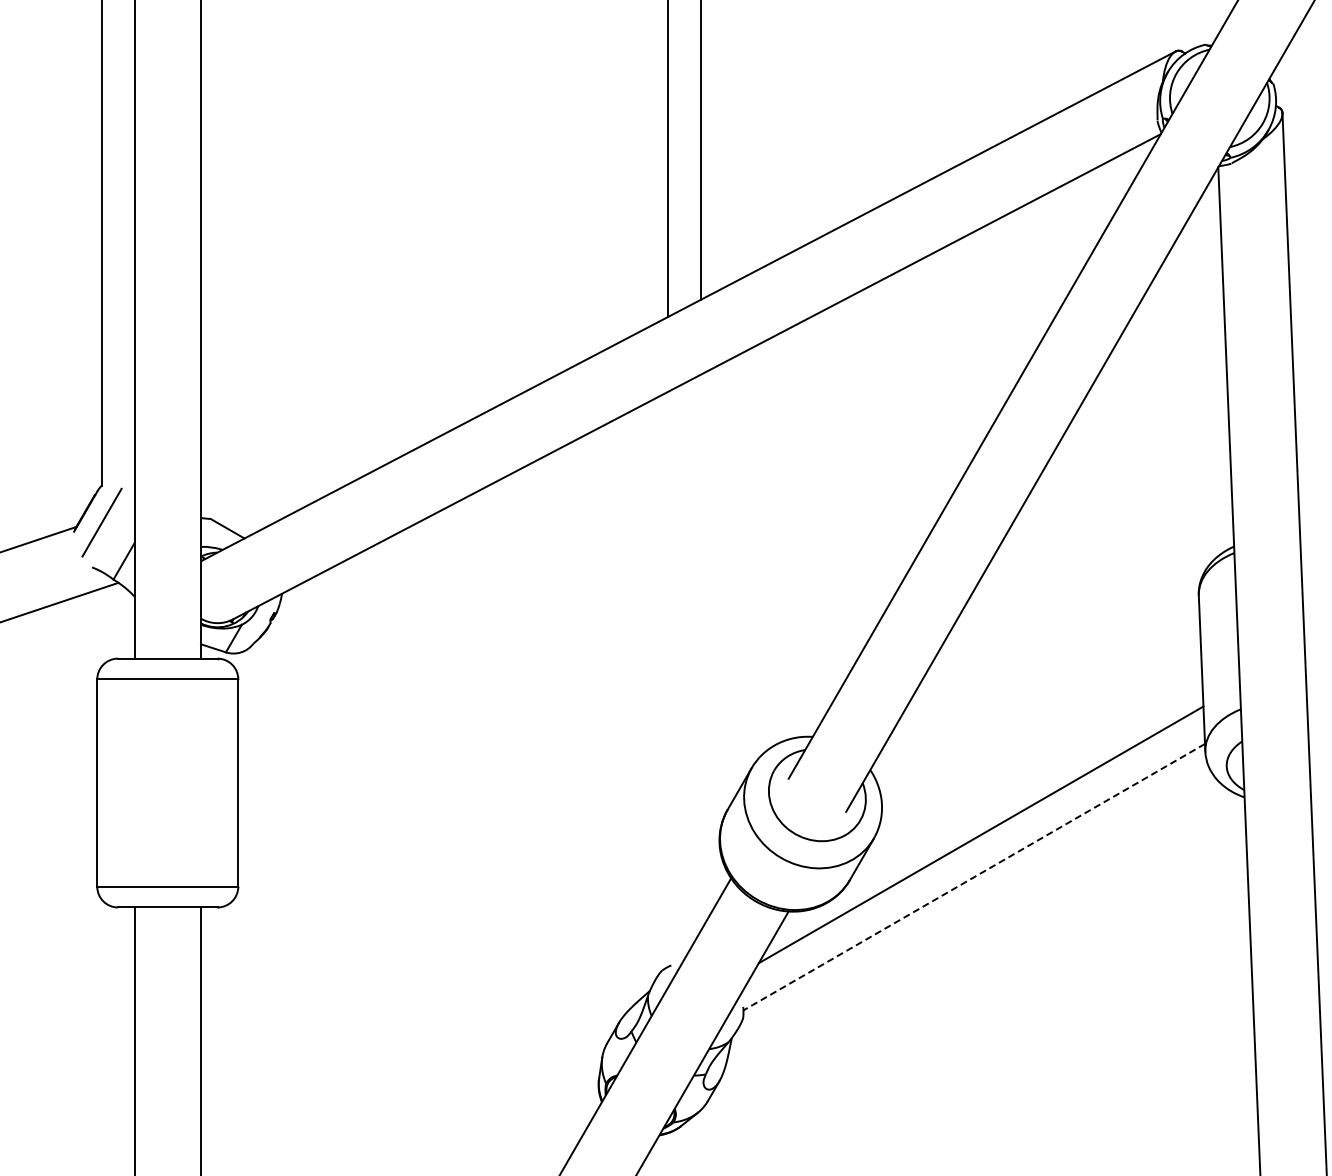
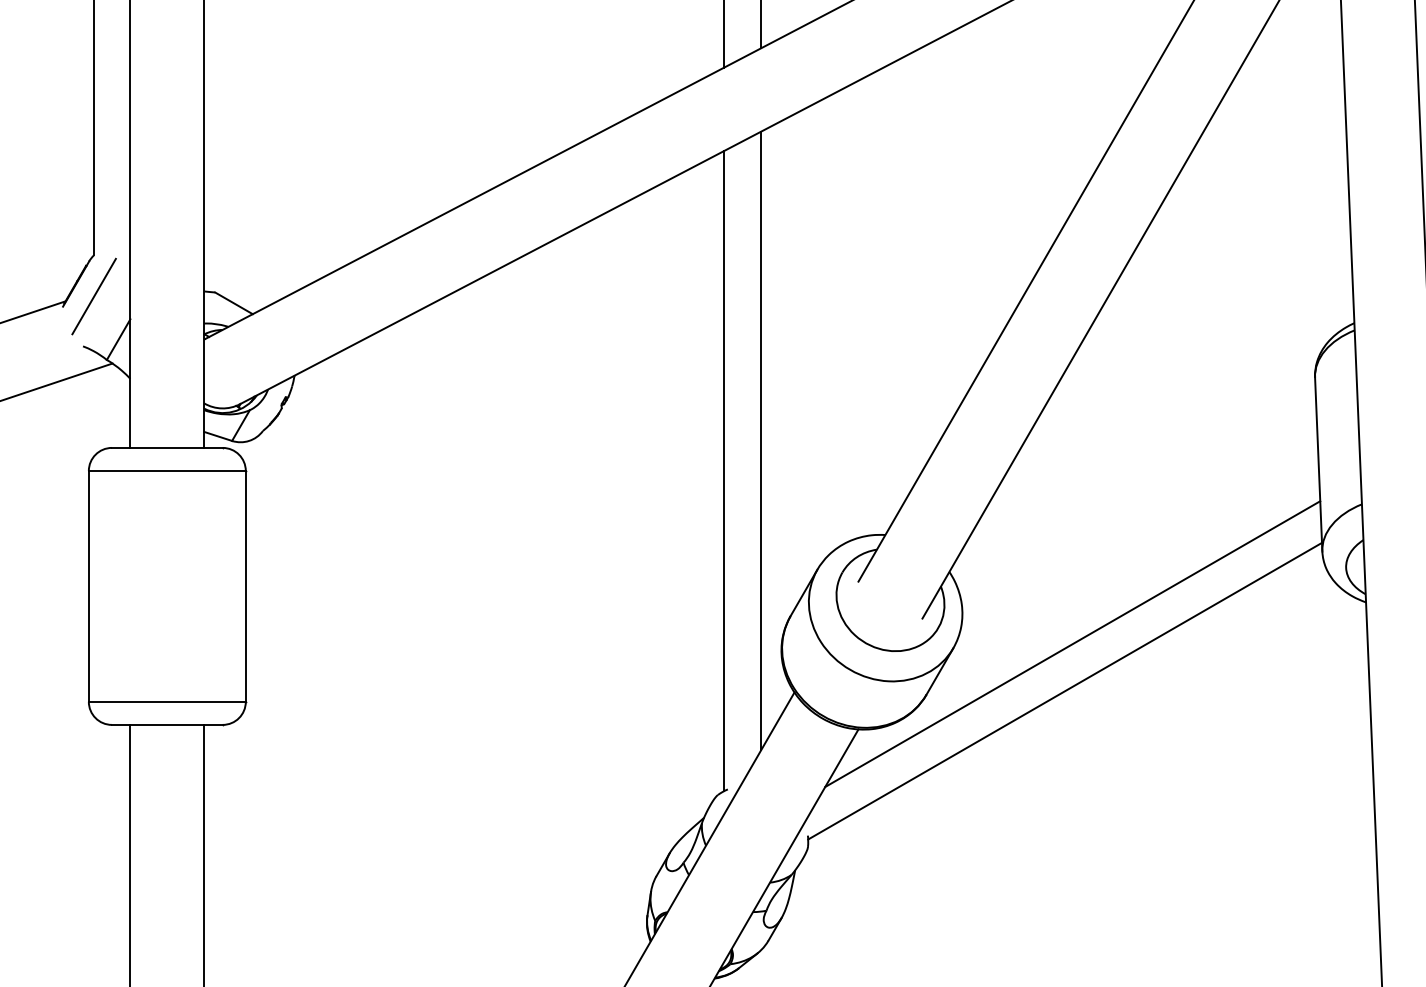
line: (701, 652) -> (761, 441), added
line: (668, 678) -> (724, 470), added
line: (973, 877) -> (1064, 691), dashed -> solid

